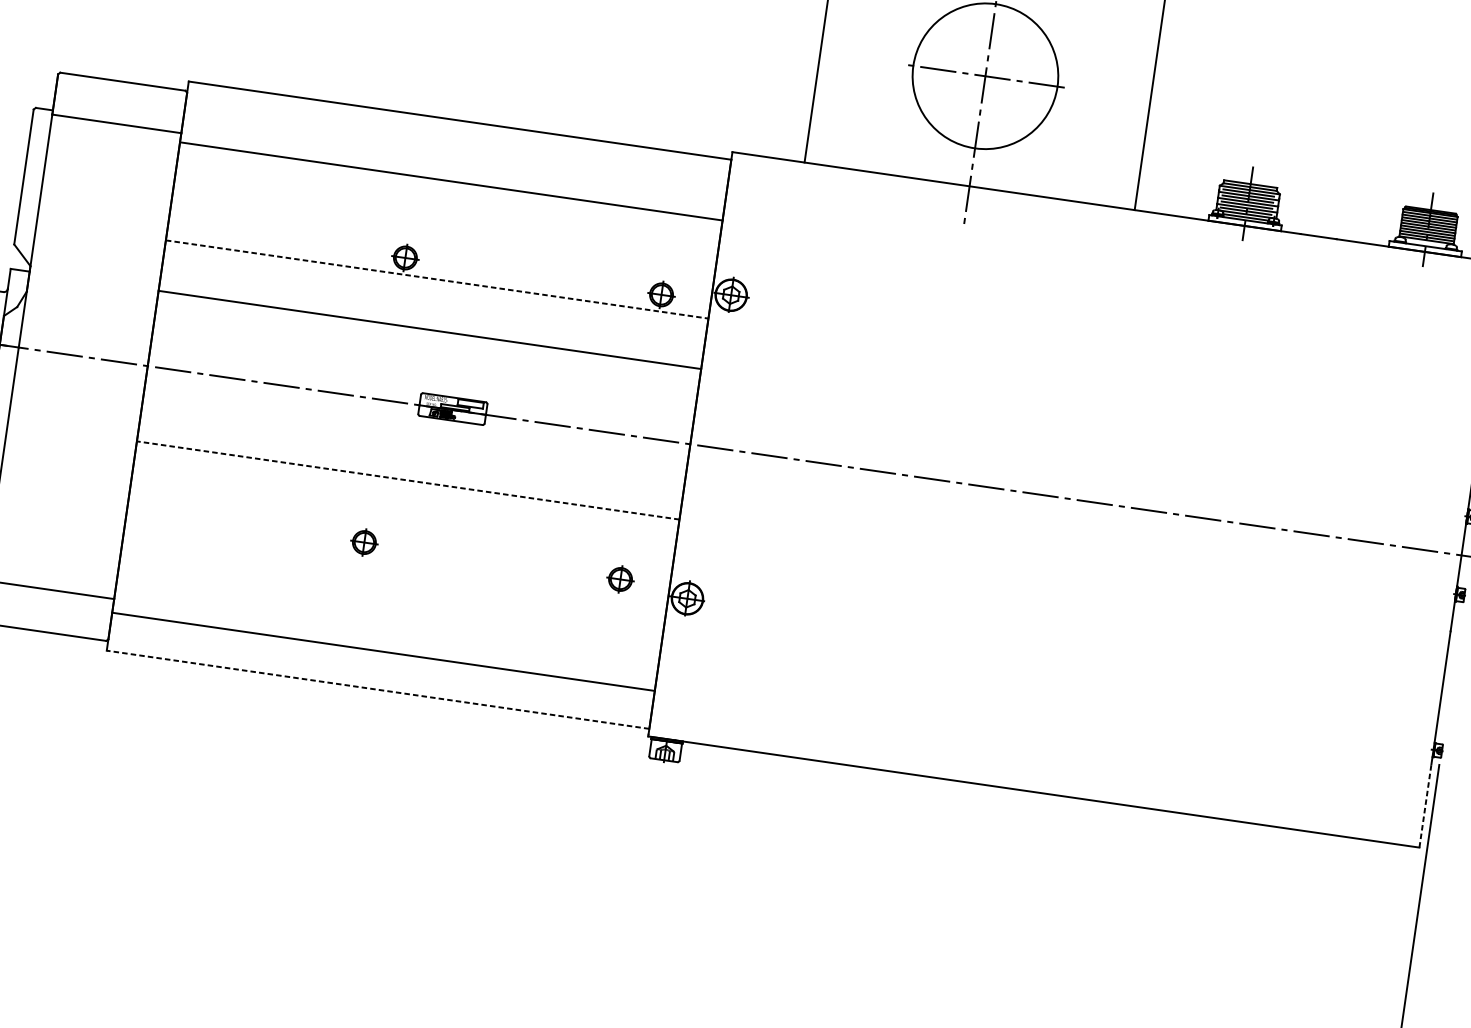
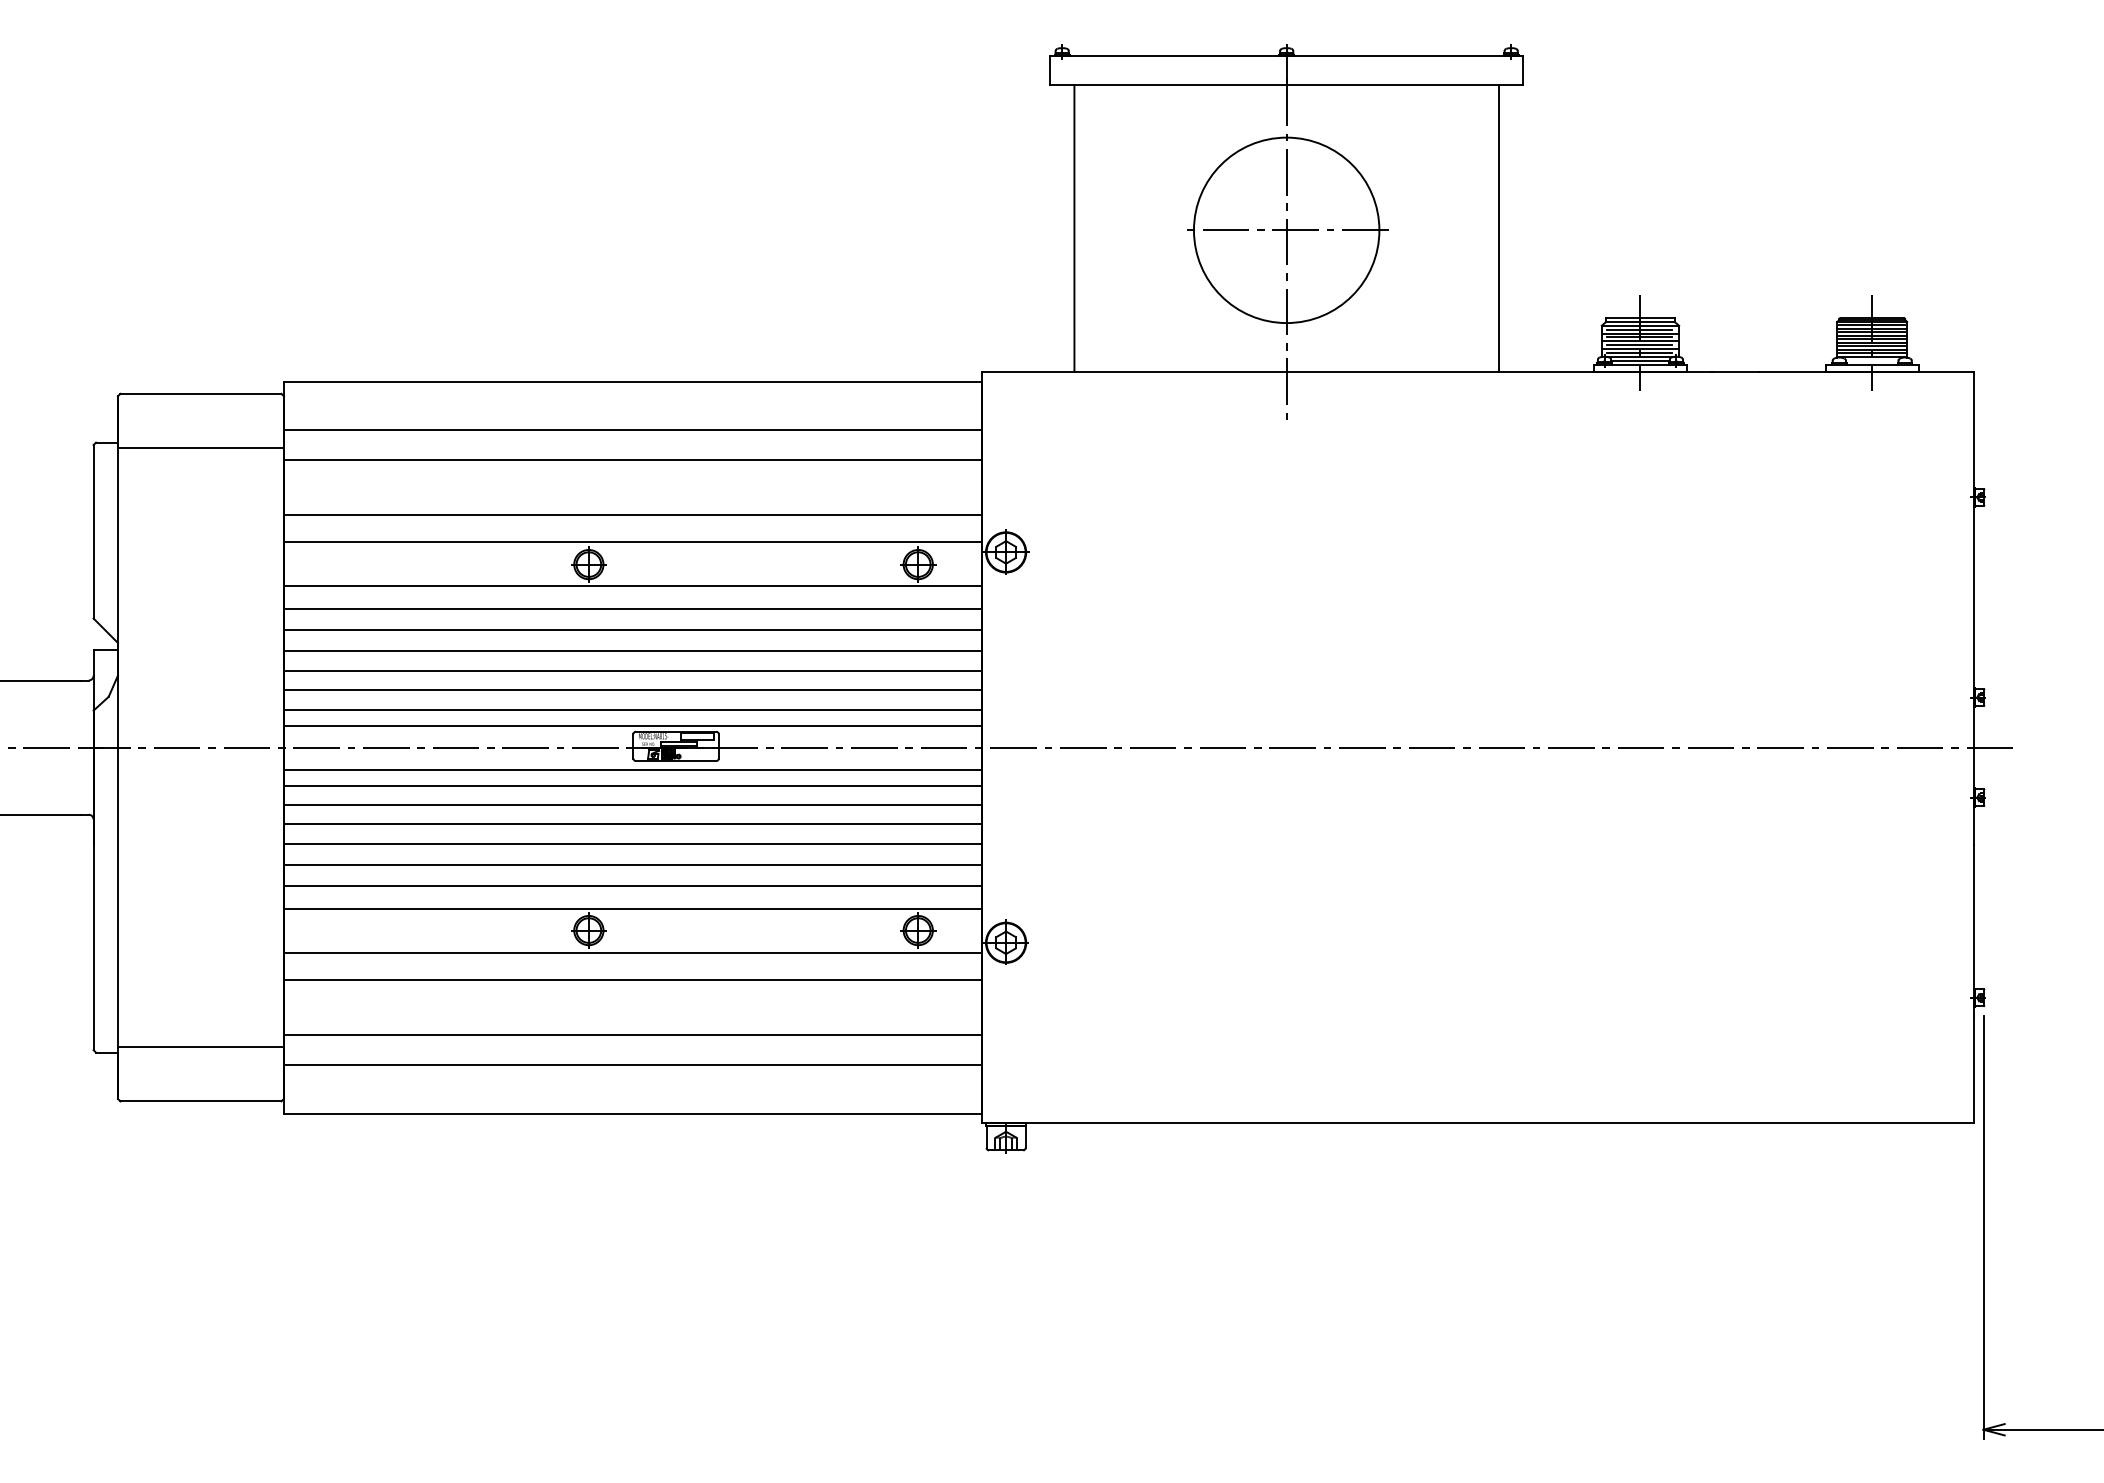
line: (454, 158) -> (632, 430), added
line: (444, 224) -> (632, 515), added
line: (441, 245) -> (632, 542), added
line: (437, 279) -> (632, 585), dashed -> solid
line: (434, 297) -> (632, 609), added
line: (431, 314) -> (632, 630), added
line: (427, 345) -> (632, 670), added
line: (425, 360) -> (632, 690), added
line: (423, 375) -> (632, 709), added
line: (421, 387) -> (632, 725), added
line: (416, 422) -> (632, 769), added
line: (414, 434) -> (632, 785), added
line: (412, 449) -> (632, 804), added
line: (410, 464) -> (632, 824), added
line: (407, 480) -> (632, 844), dashed -> solid
line: (405, 496) -> (632, 864), added
line: (403, 513) -> (632, 886), added
line: (400, 531) -> (632, 909), added
line: (395, 564) -> (632, 952), added
line: (392, 585) -> (632, 979), added
line: (386, 629) -> (632, 1035), added
line: (377, 689) -> (632, 1113), dashed -> solid
line: (1425, 805) -> (1973, 1069), dashed -> solid

